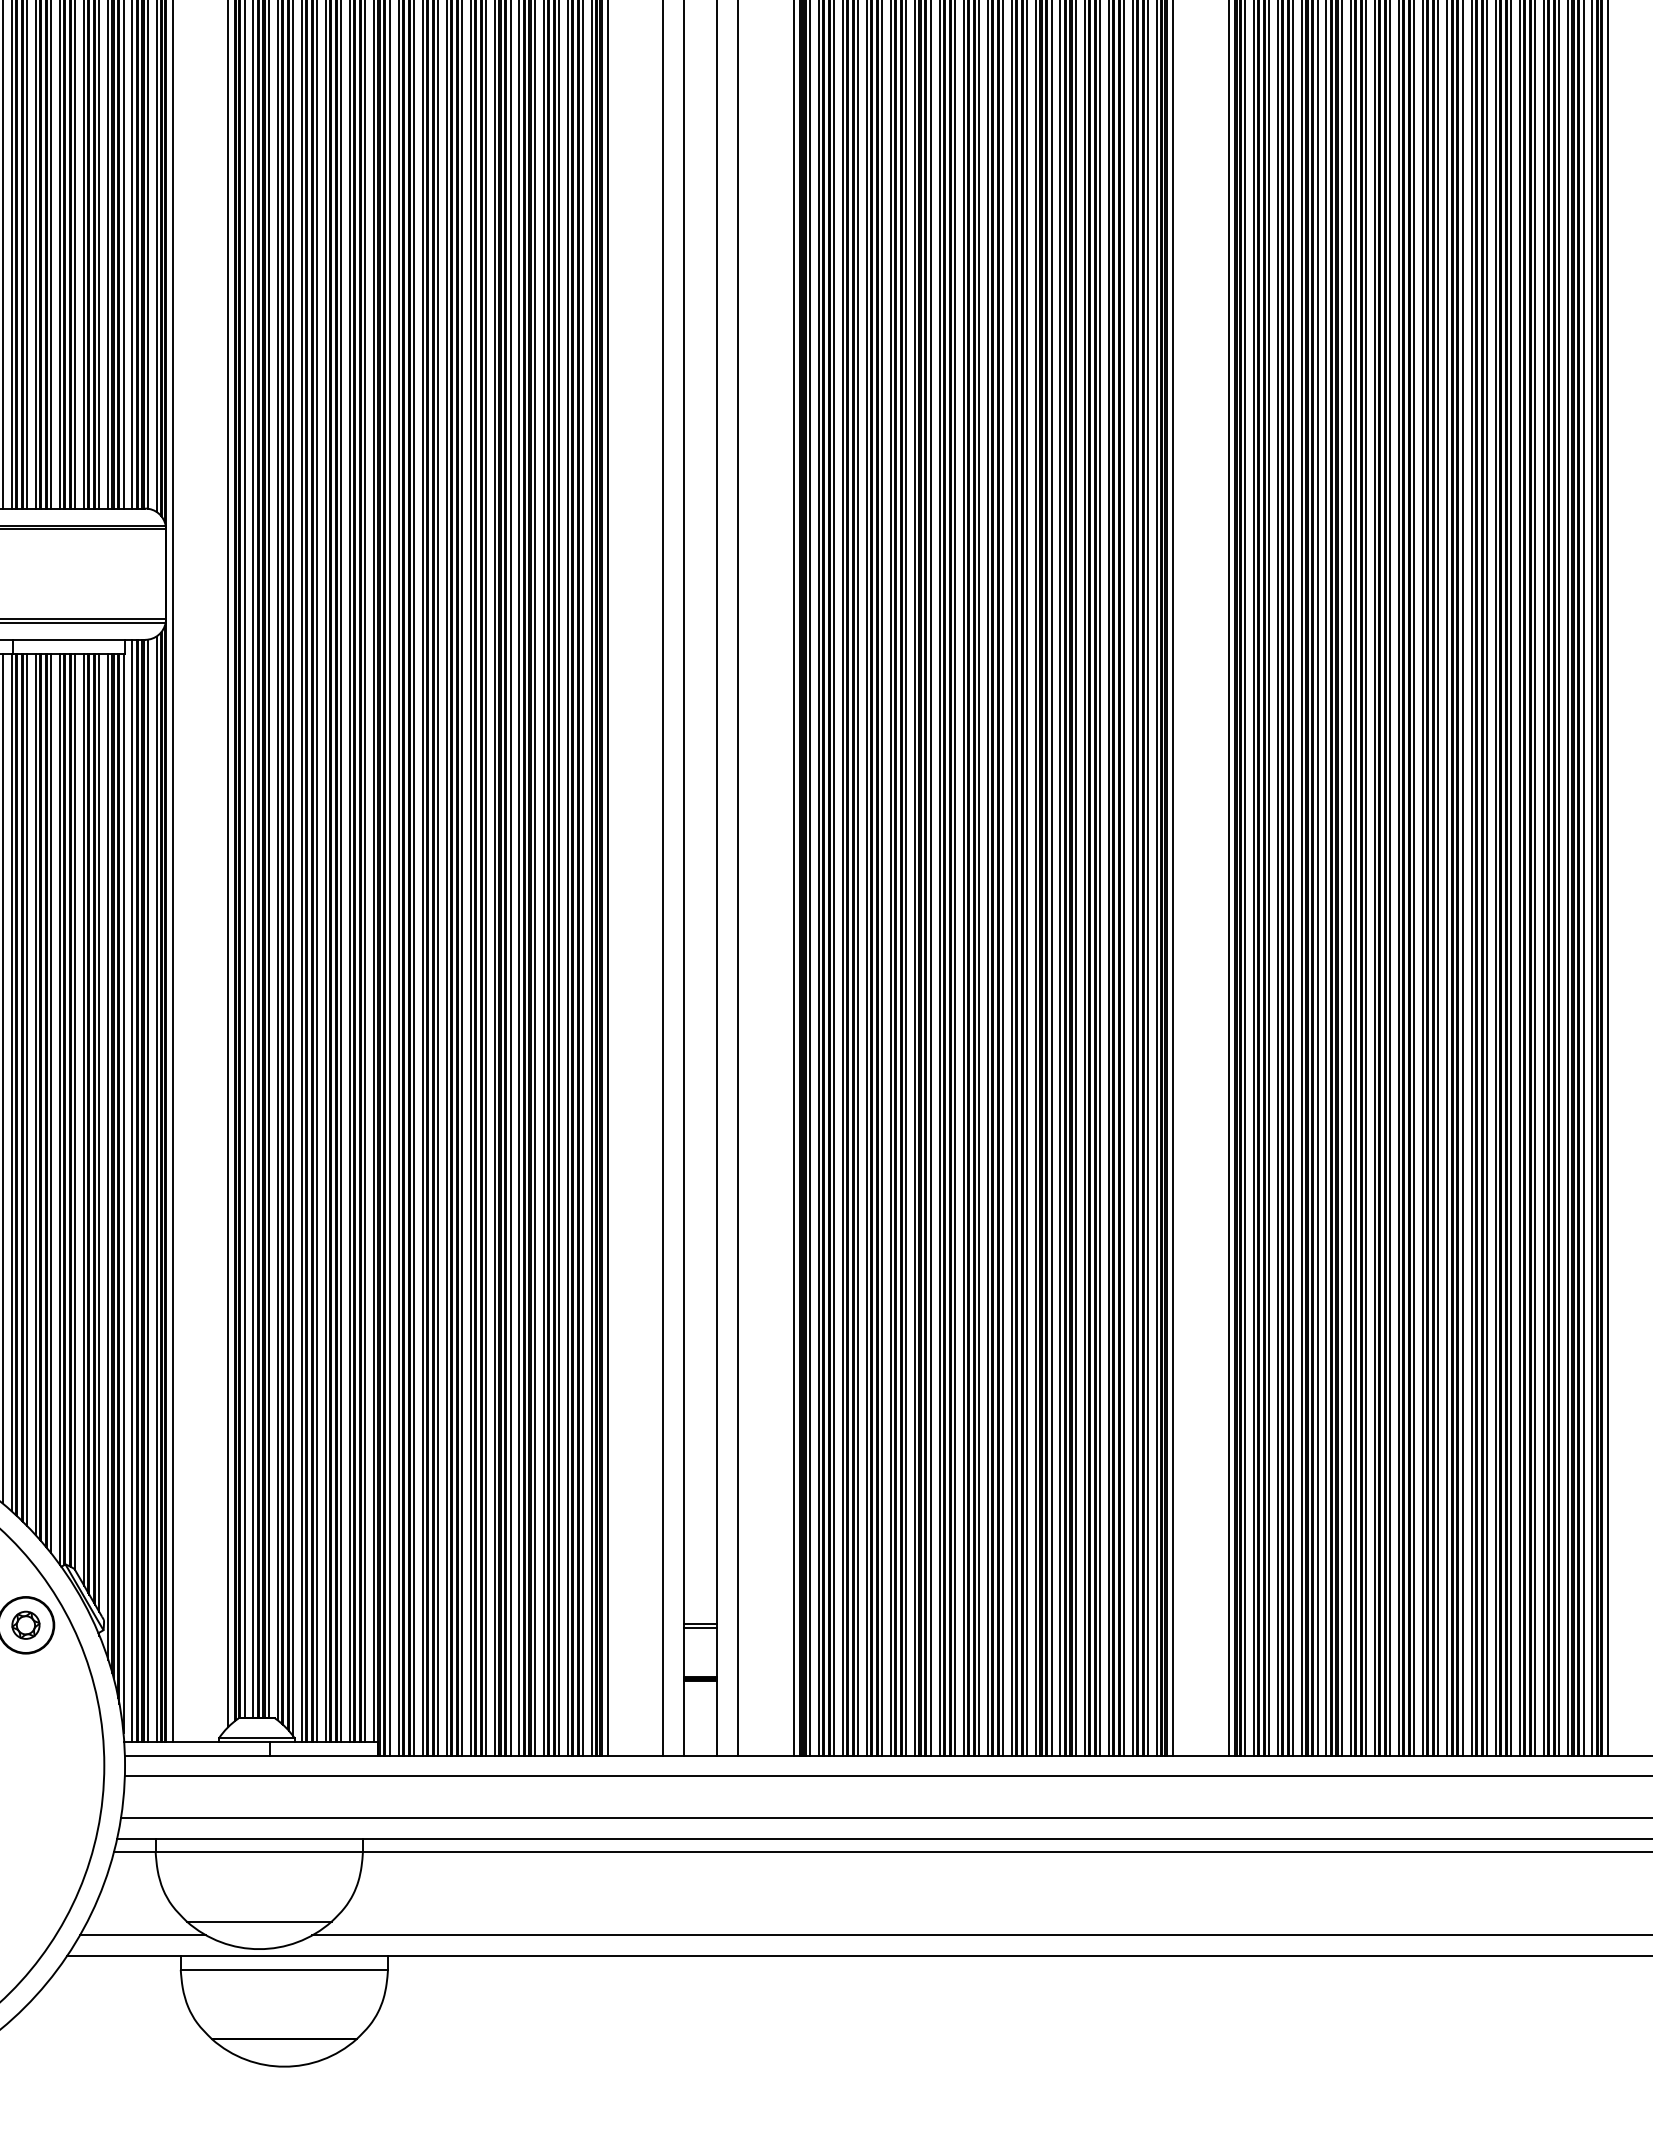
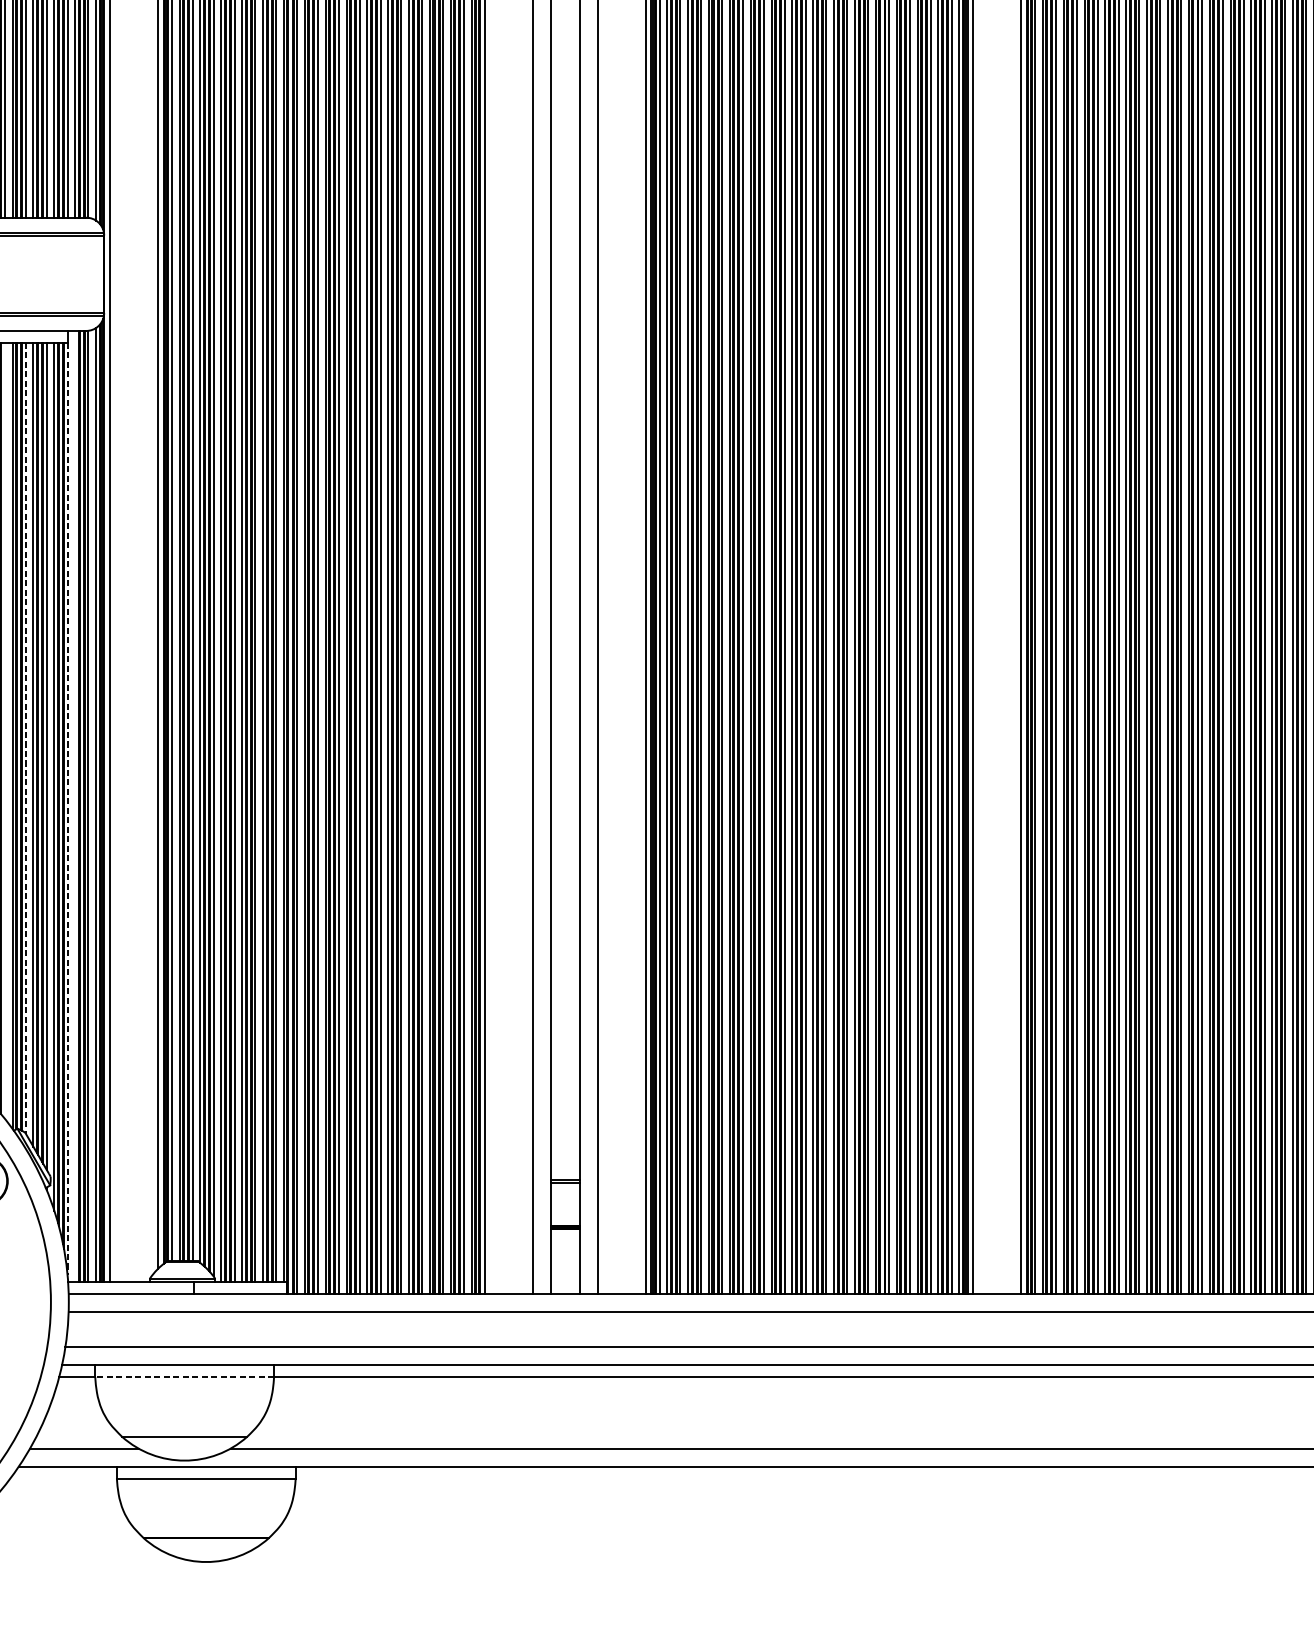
line: (50, 1103) -> (4, 730), removed
line: (75, 1112) -> (26, 738), solid -> dashed
line: (132, 1190) -> (75, 806), removed
line: (123, 1193) -> (67, 808), solid -> dashed
line: (259, 1852) -> (184, 1377), solid -> dashed

